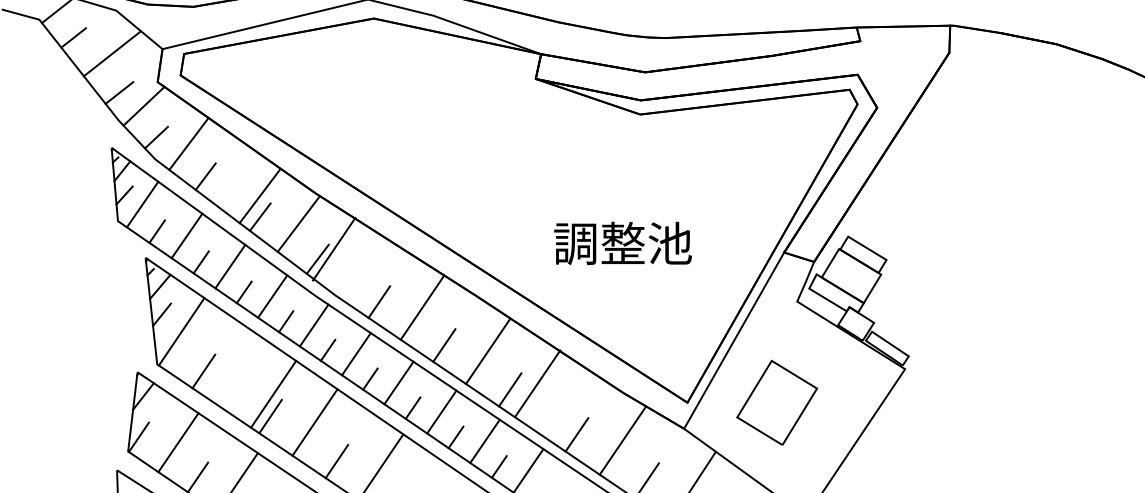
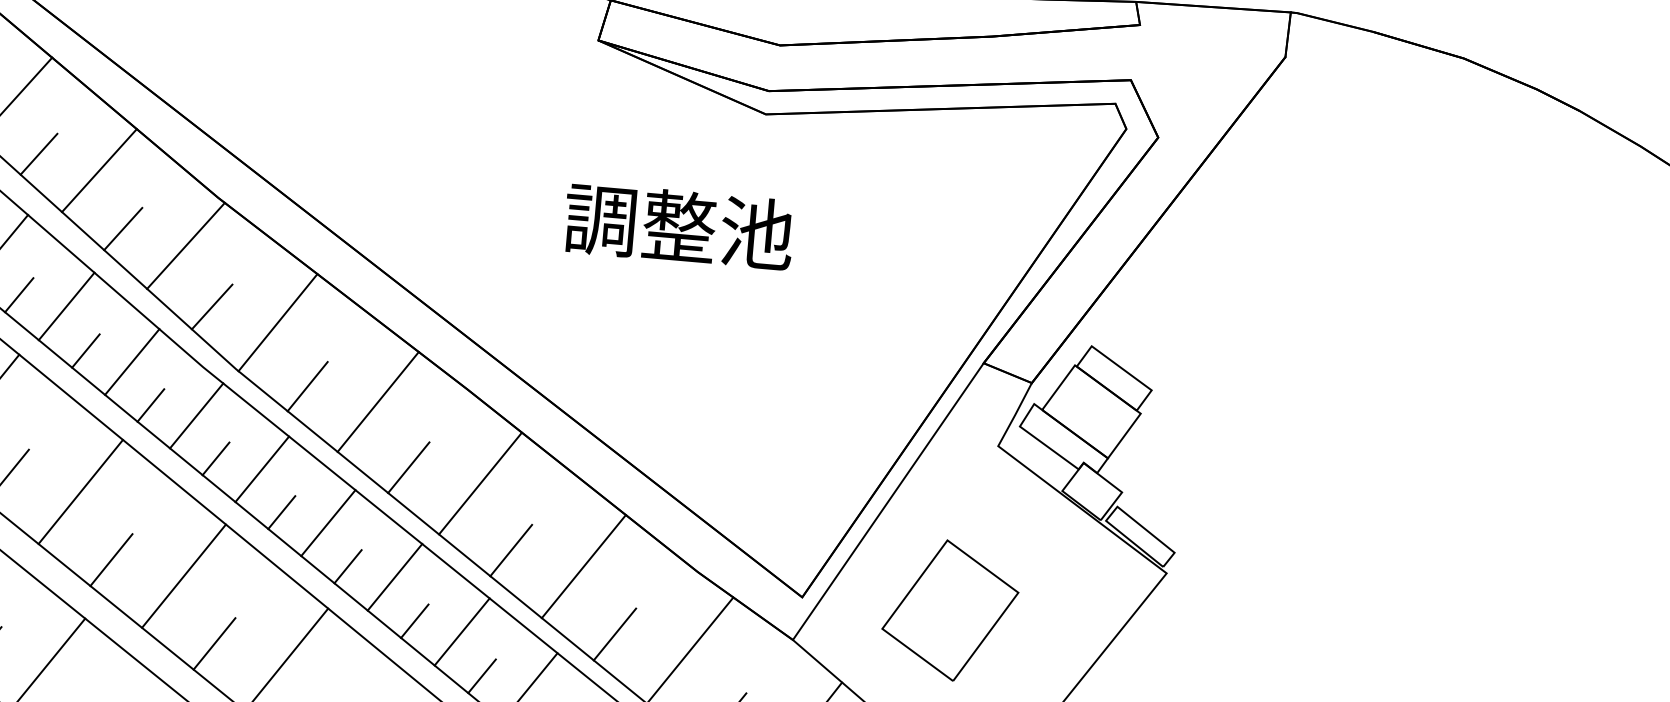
line: (259, 196) -> (98, 170), moved
text: (622, 243) -> (678, 226), moved
line: (334, 249) -> (278, 323), moved
line: (537, 383) -> (583, 566), moved
line: (273, 393) -> (80, 490), moved

